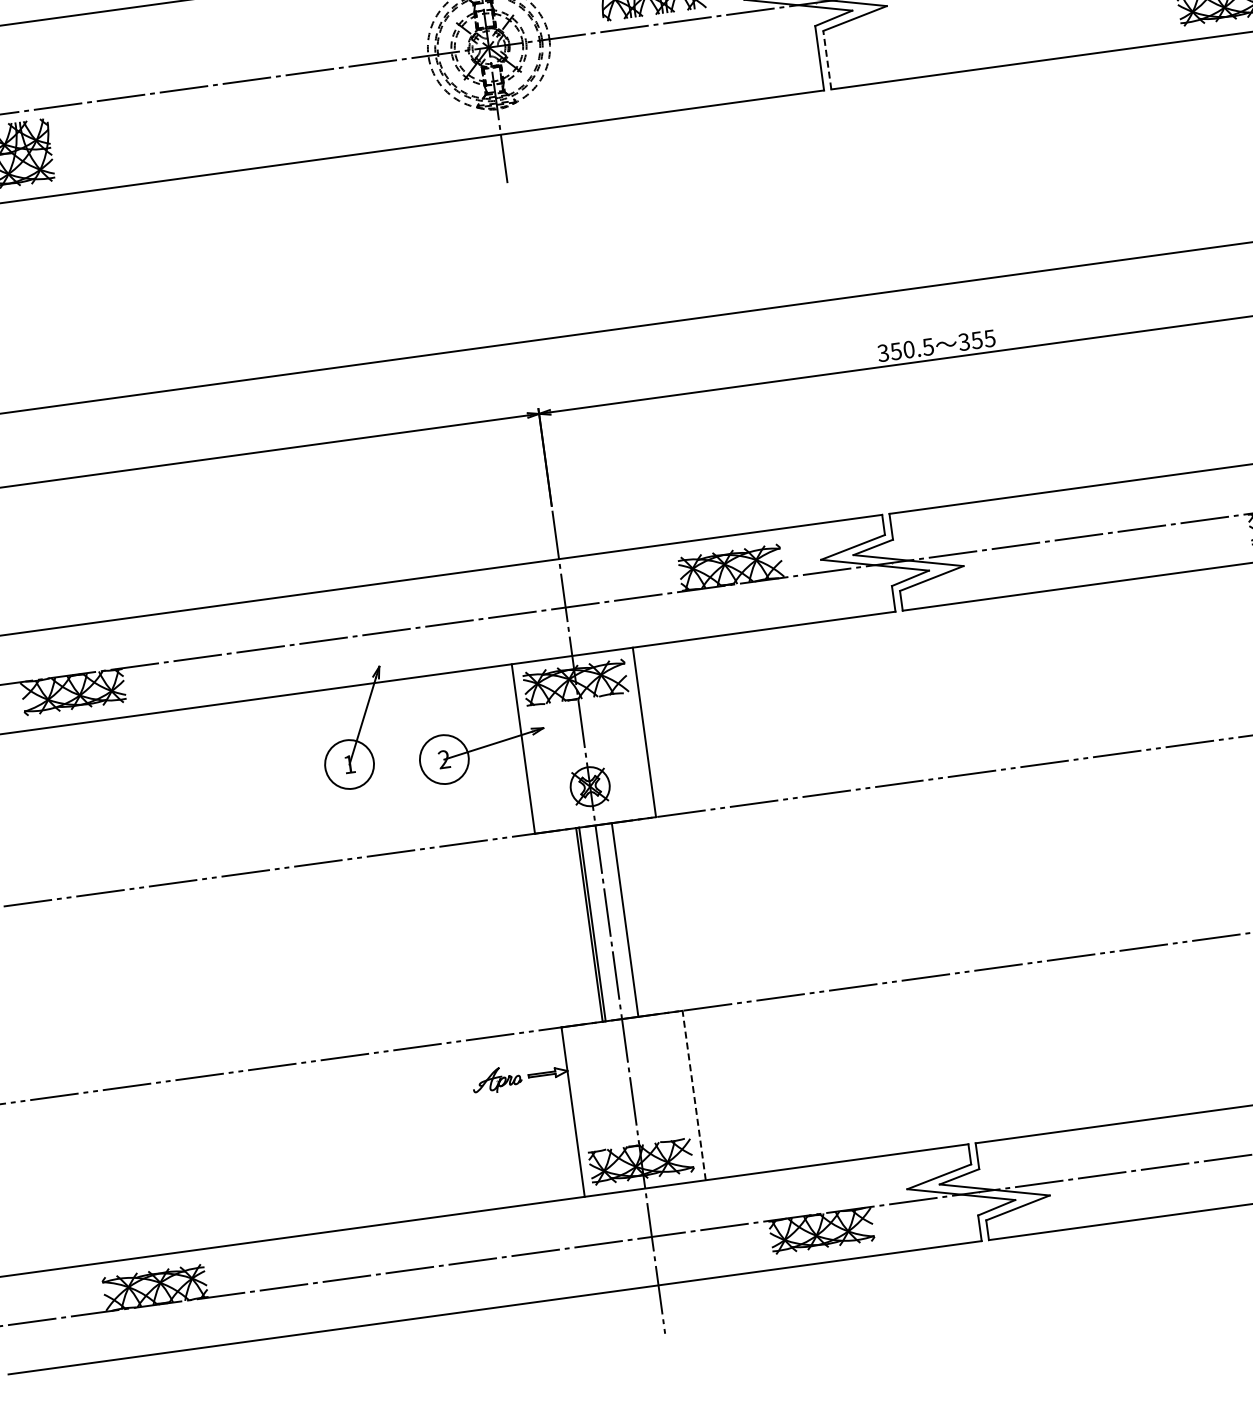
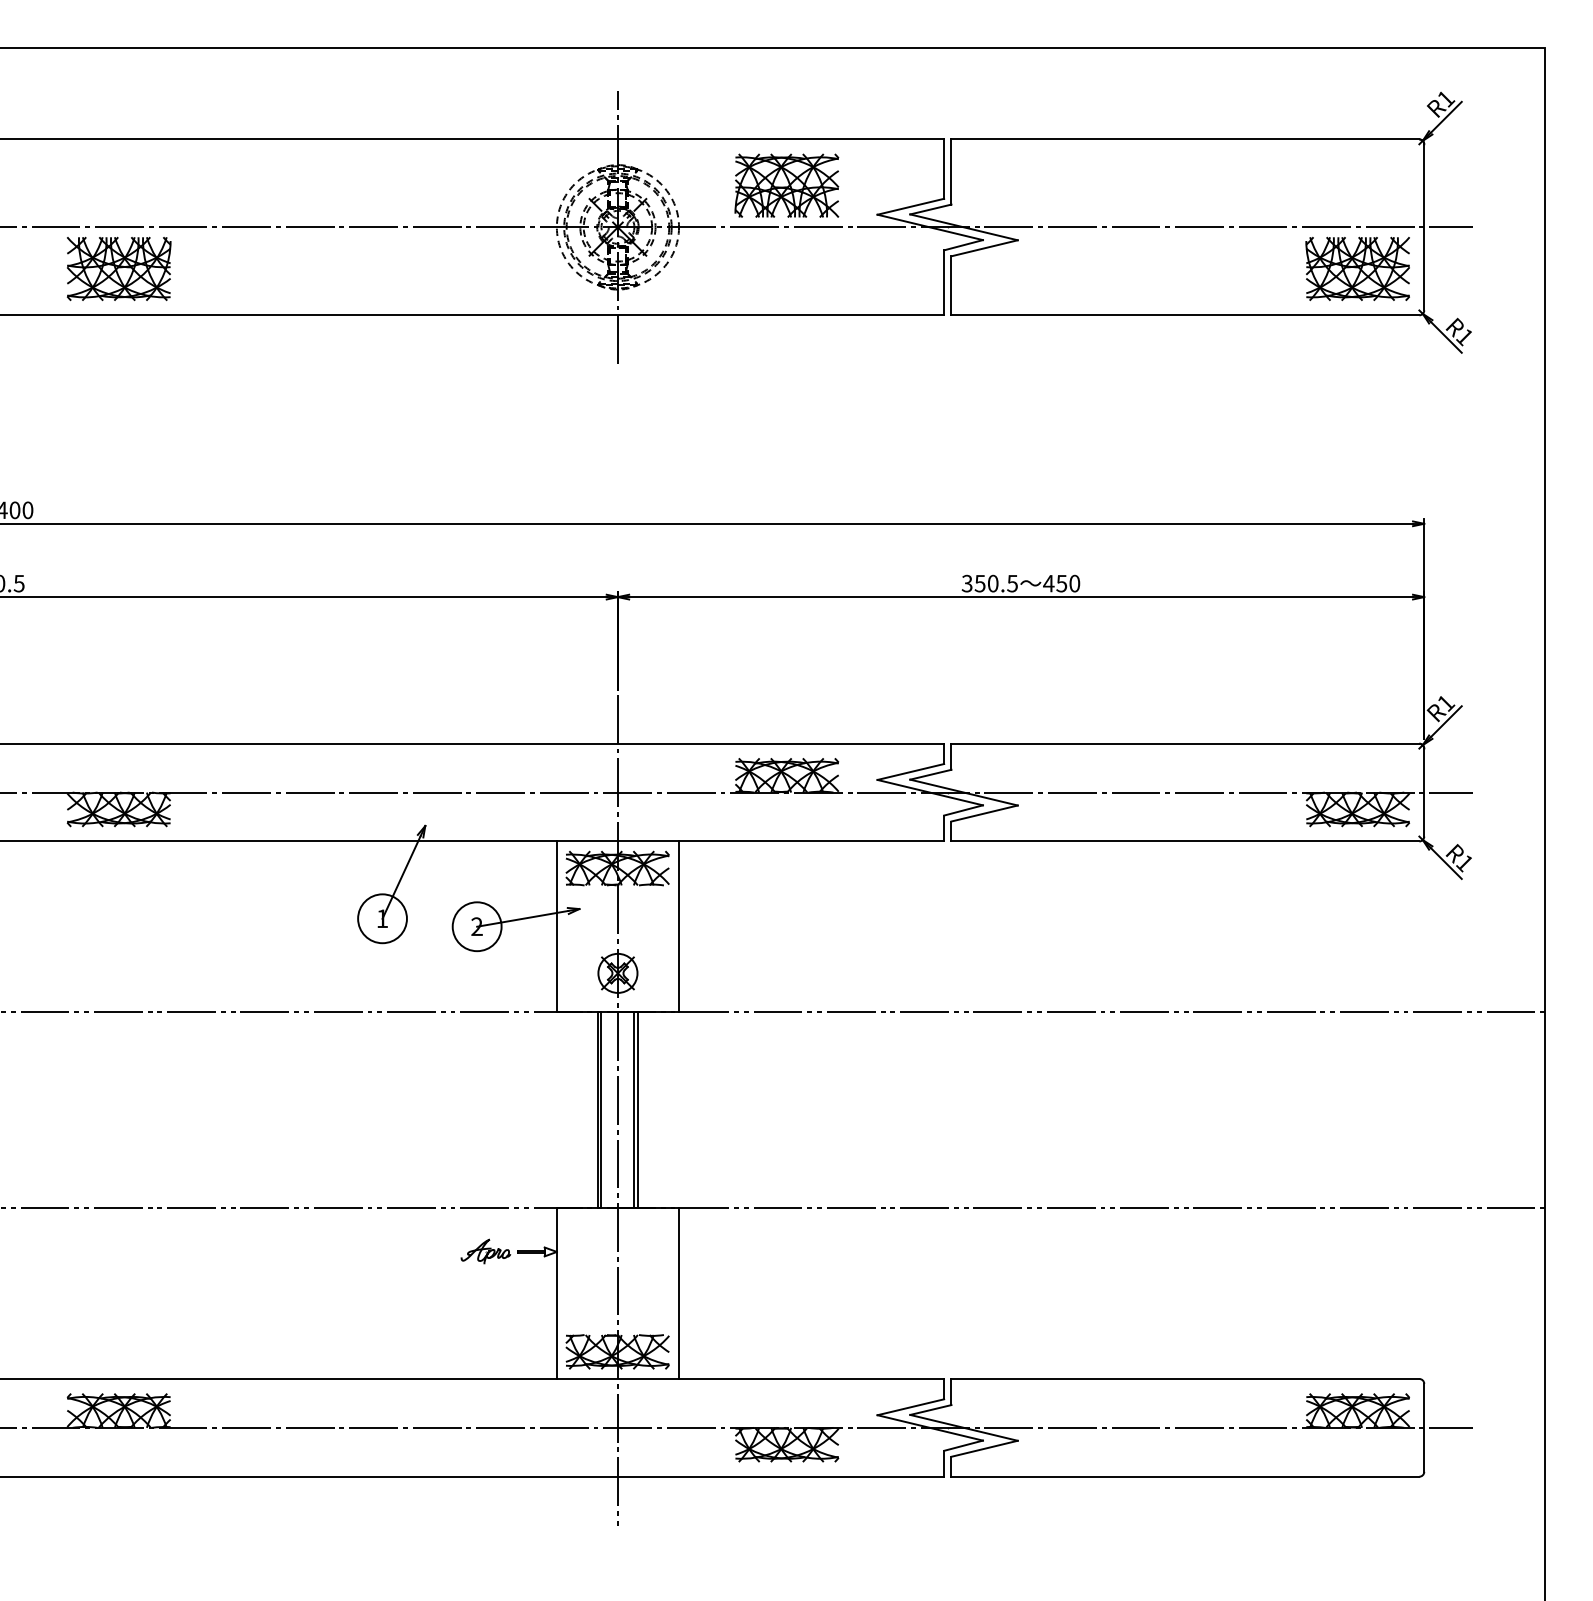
line: (827, 59) -> (951, 285), dashed -> solid
text: (976, 340) -> (1061, 583), 355 -> 450
line: (628, 918) -> (637, 1109), added
line: (694, 1095) -> (679, 1293), dashed -> solid

